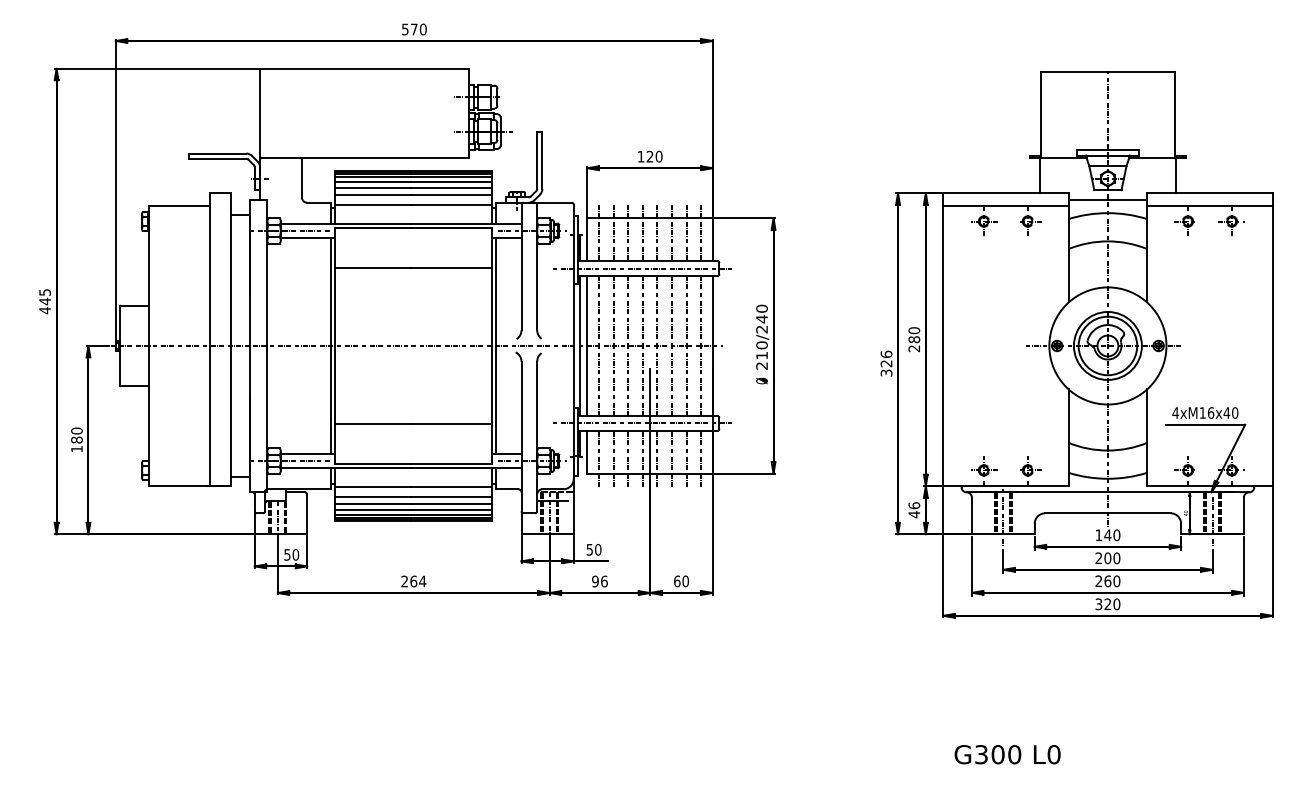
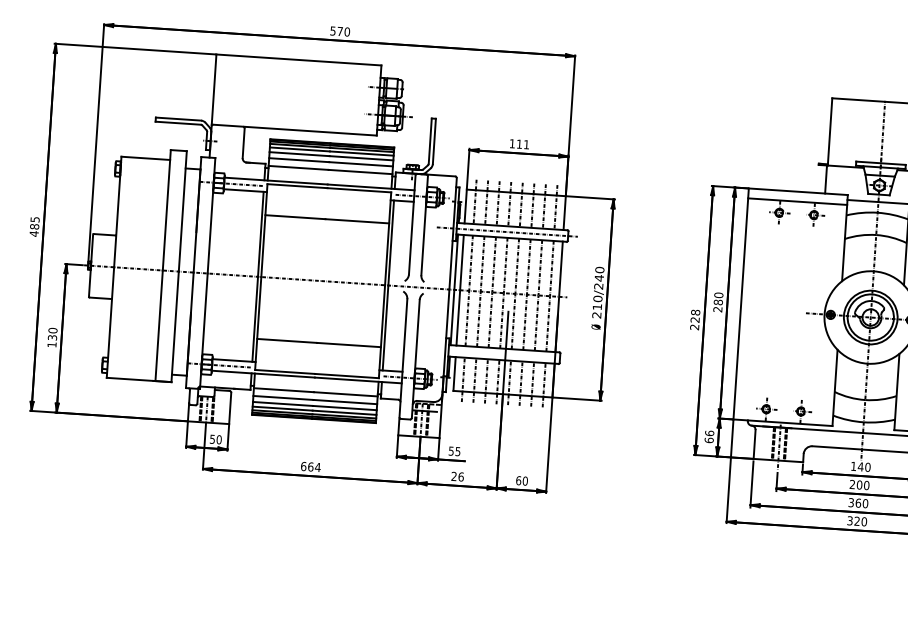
text: (654, 156) -> (523, 144), 120 -> 111
text: (44, 301) -> (34, 226), 445 -> 485
text: (886, 363) -> (695, 319), 326 -> 228
line: (641, 423) -> (498, 354), removed
text: (76, 439) -> (52, 337), 180 -> 130
text: (914, 514) -> (709, 440), 46 -> 66
text: (598, 549) -> (458, 451), 50 -> 55
text: (404, 581) -> (303, 466), 264 -> 664
text: (595, 581) -> (454, 476), 96 -> 26
text: (1098, 581) -> (850, 502), 260 -> 360

